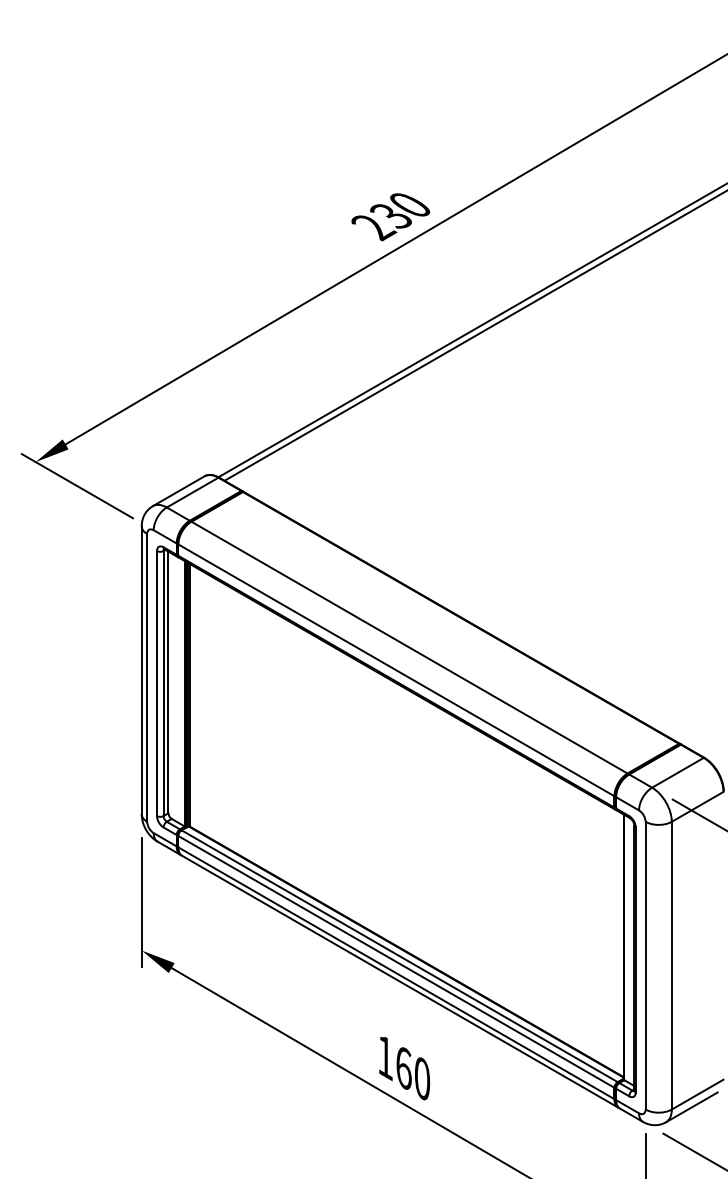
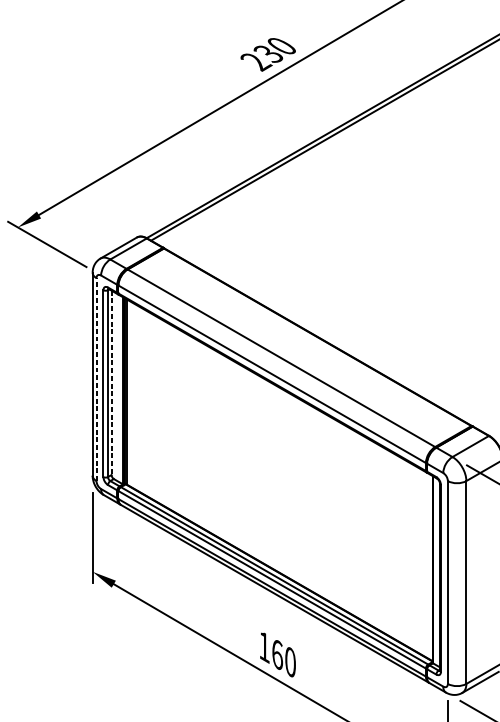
line: (147, 677) -> (96, 379), solid -> dashed
line: (168, 682) -> (111, 382), solid -> dashed

